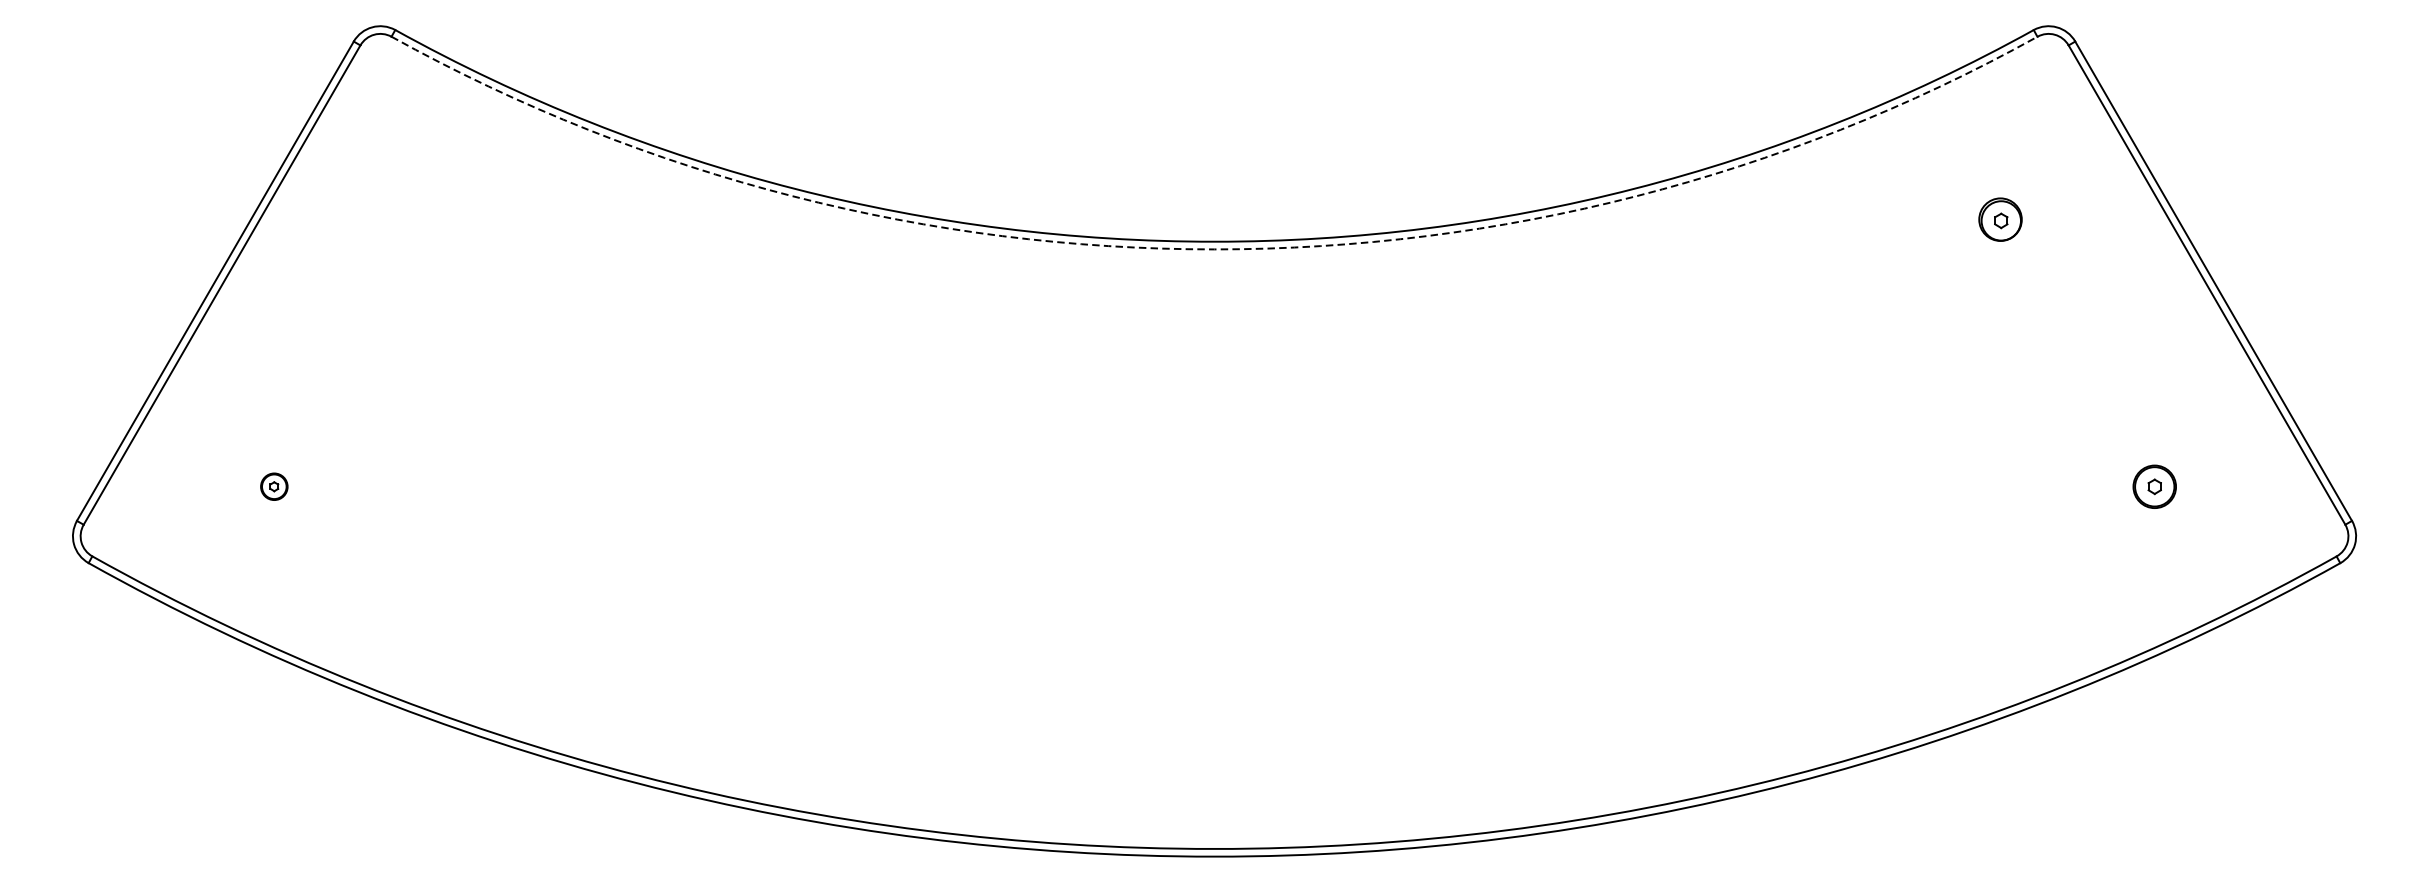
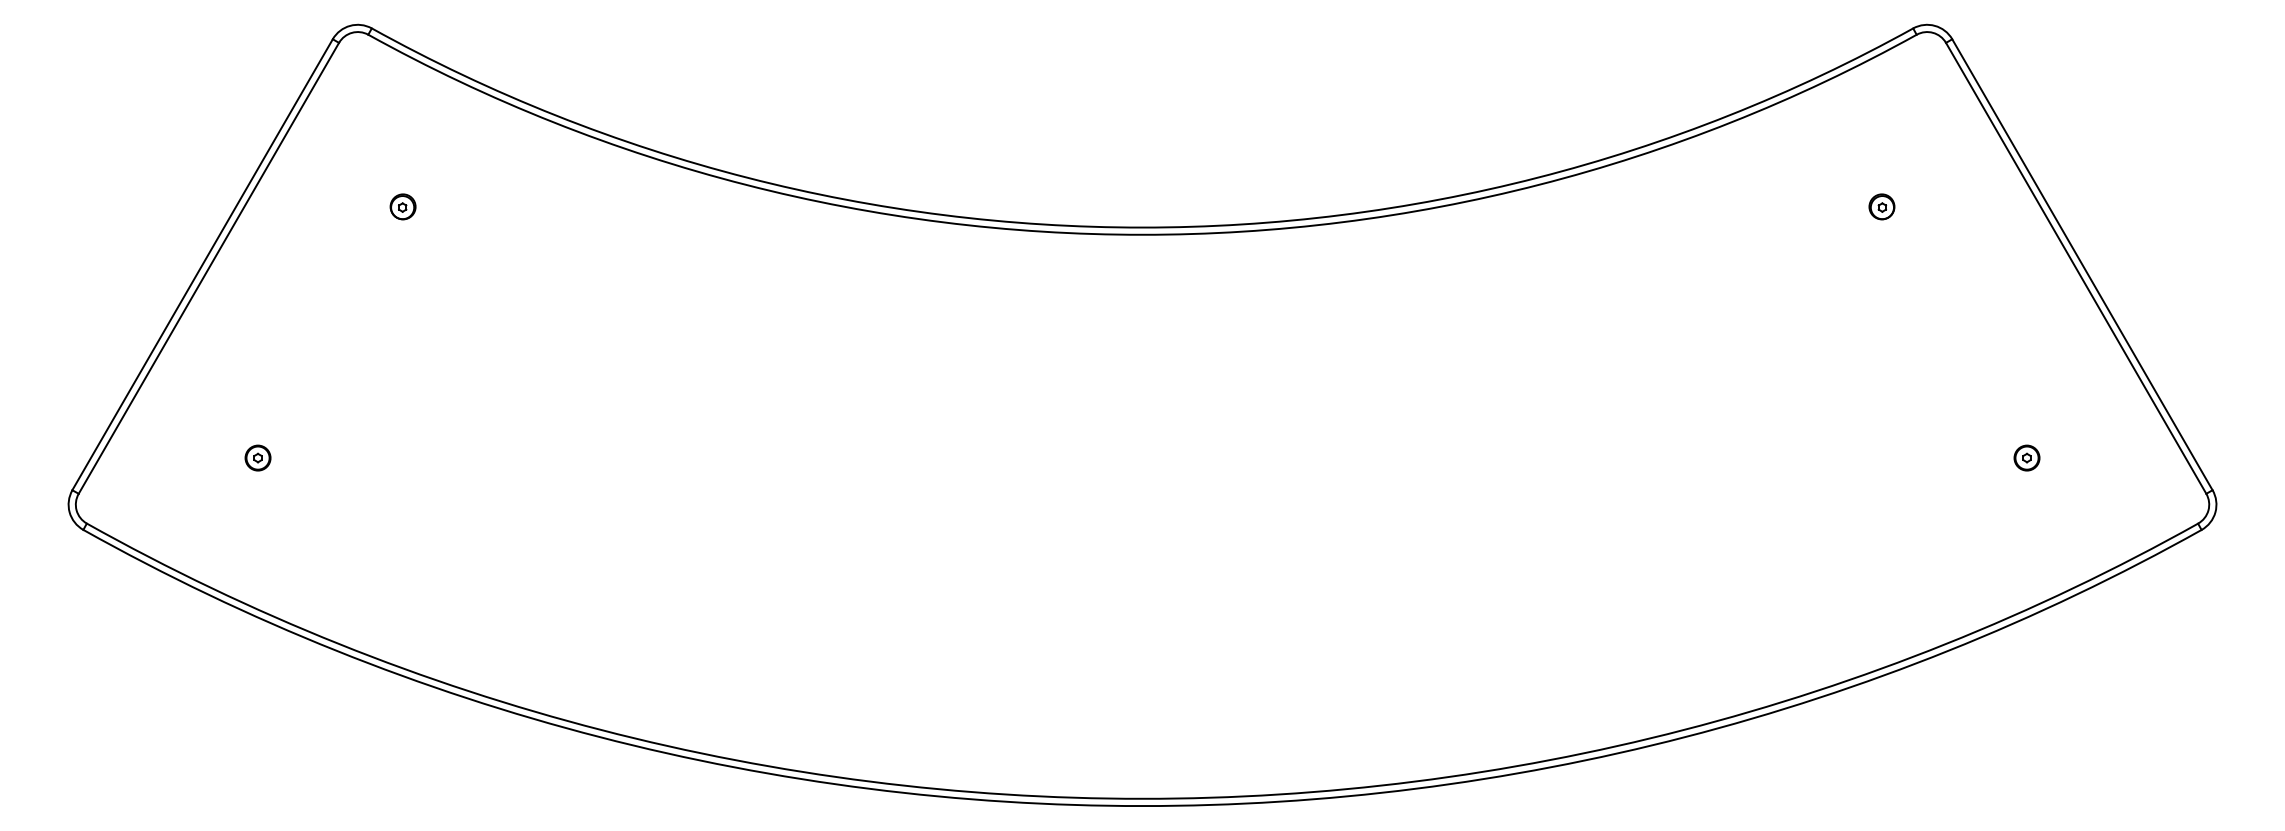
part: (427, 219) -> (402, 206), added
part: (2000, 219) -> (1881, 206), size x0.62
arc: (1214, 249) -> (1142, 234), dashed -> solid
part: (2154, 486) -> (2026, 457), size x0.62

